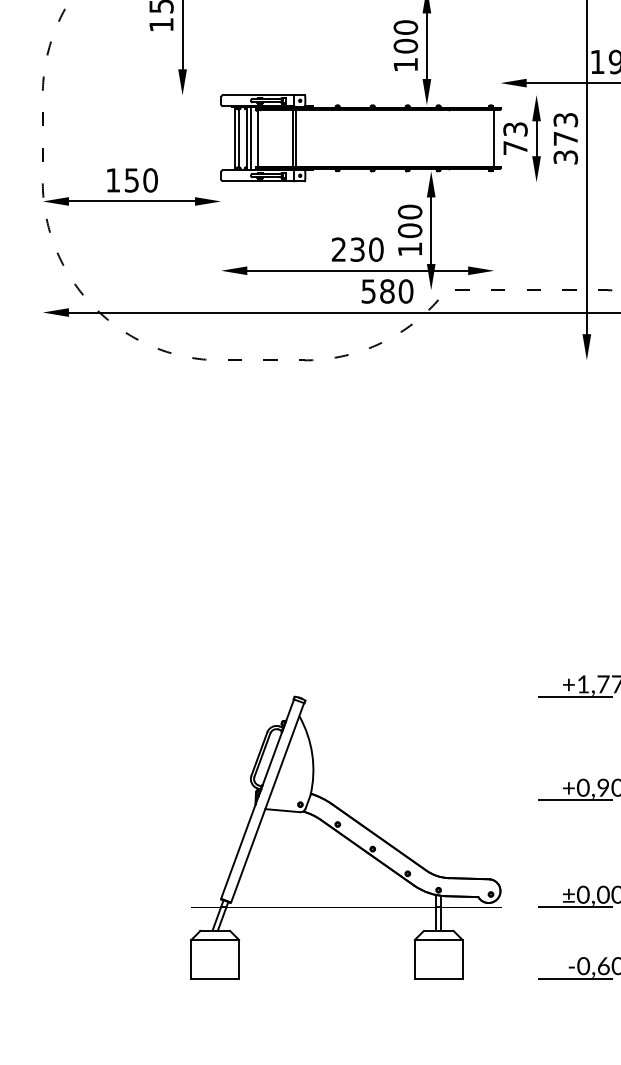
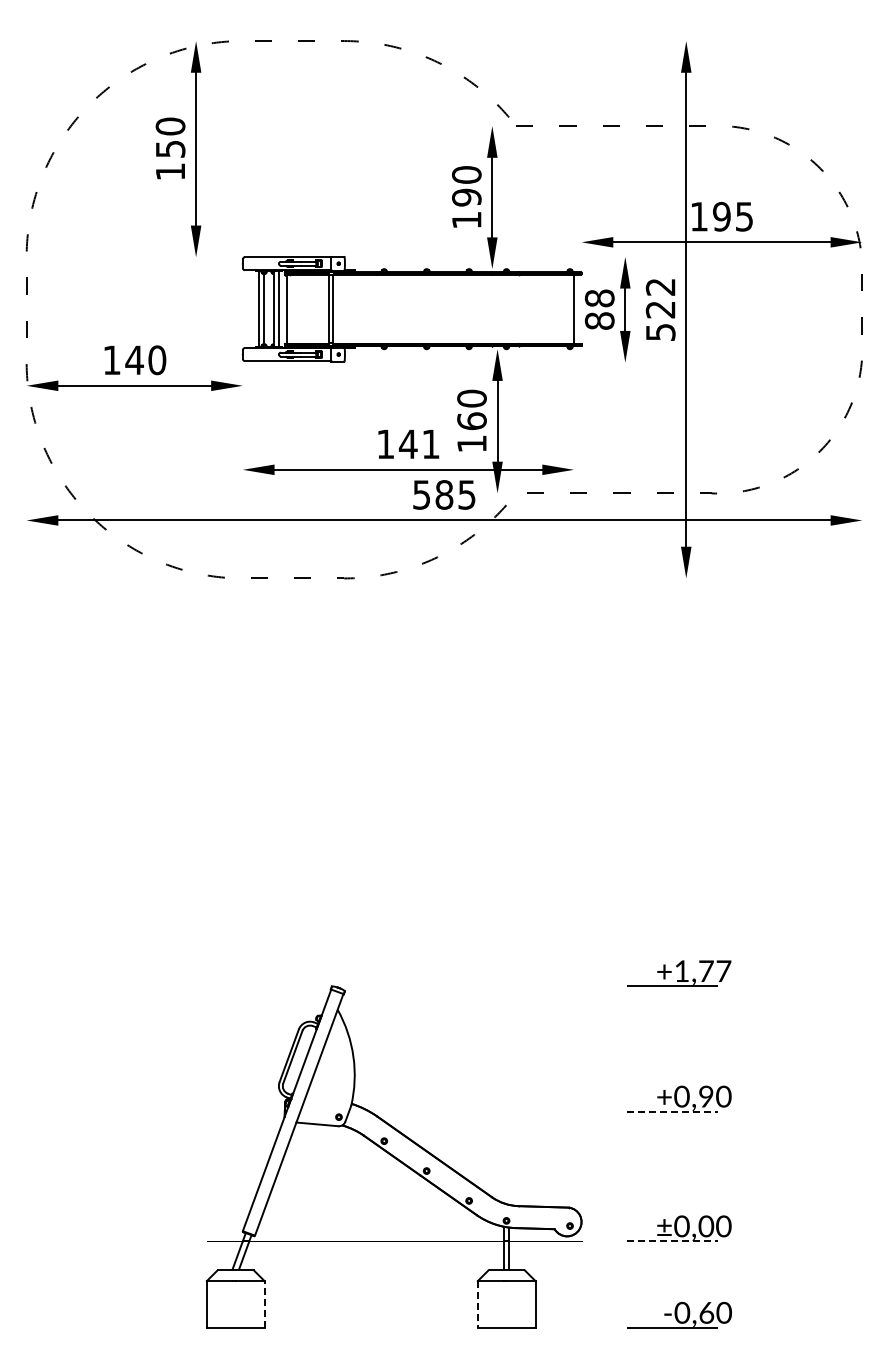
text: (405, 46) -> (466, 197), 100 -> 190
text: (515, 138) -> (599, 309), 73 -> 88
text: (565, 138) -> (660, 309), 373 -> 522
text: (131, 180) -> (134, 360), 150 -> 140
text: (409, 230) -> (471, 421), 100 -> 160
text: (357, 249) -> (408, 444), 230 -> 141
text: (405, 291) -> (466, 494), 580 -> 585
line: (575, 800) -> (672, 1111), solid -> dashed
line: (575, 907) -> (672, 1241), solid -> dashed
line: (238, 959) -> (264, 1304), solid -> dashed
line: (414, 960) -> (477, 1305), solid -> dashed

